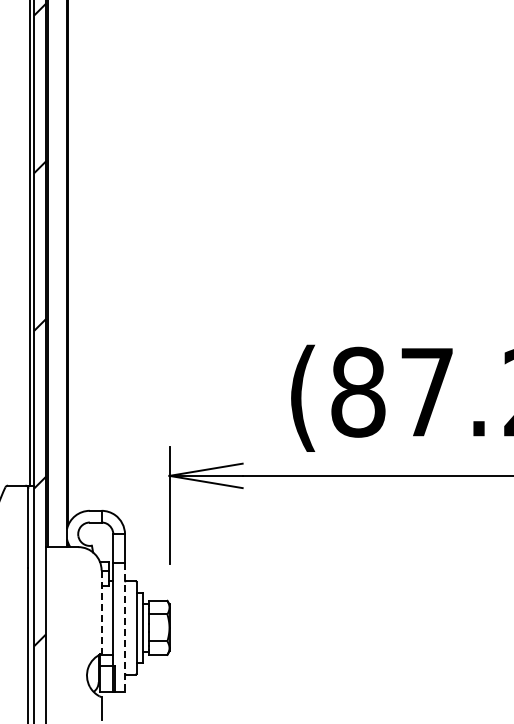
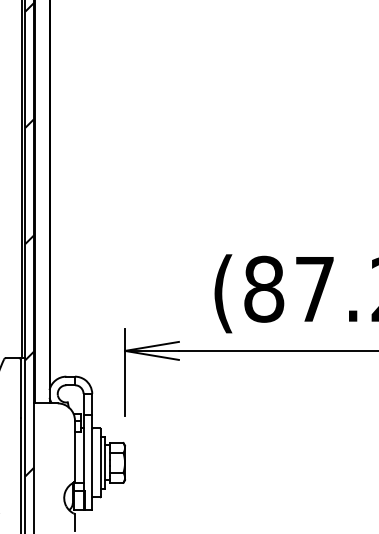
line: (101, 612) -> (74, 451), dashed -> solid
line: (125, 628) -> (92, 463), dashed -> solid

